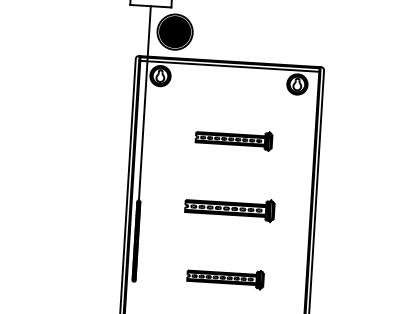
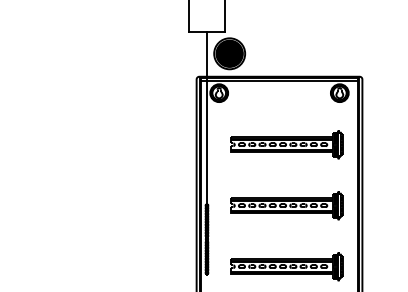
part: (233, 139) -> (286, 144), size x1.67
part: (229, 208) -> (286, 205), size x1.43
part: (224, 277) -> (286, 266), size x1.67

